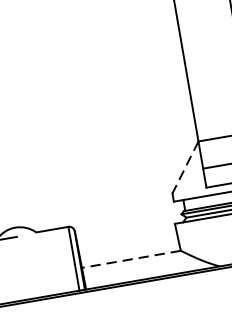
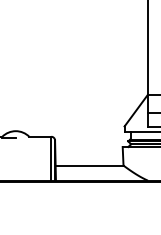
line: (185, 167) -> (136, 110), dashed -> solid
line: (131, 259) -> (89, 165), dashed -> solid

